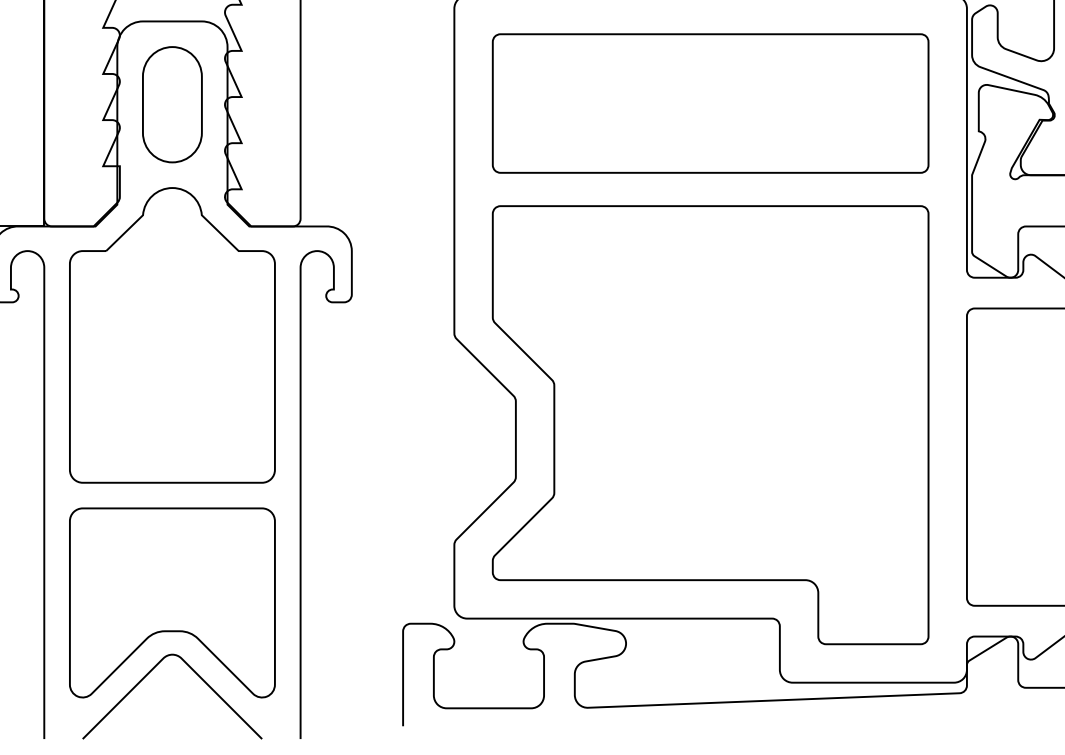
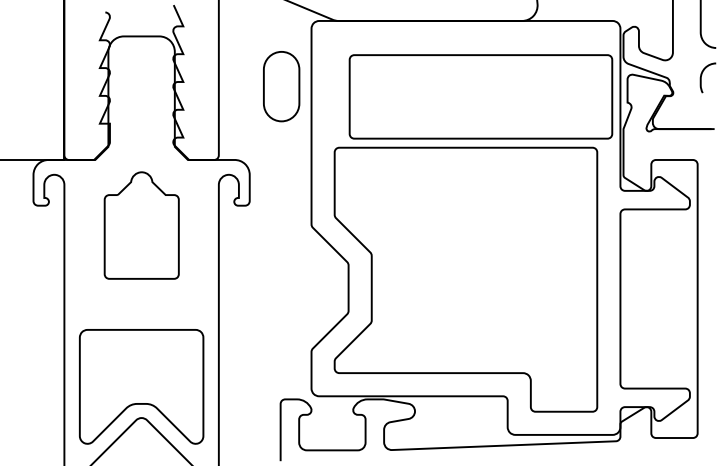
part: (709, 102) -> (480, 96), moved
part: (172, 104) -> (281, 86), moved
part: (172, 335) -> (141, 225), size x0.6

